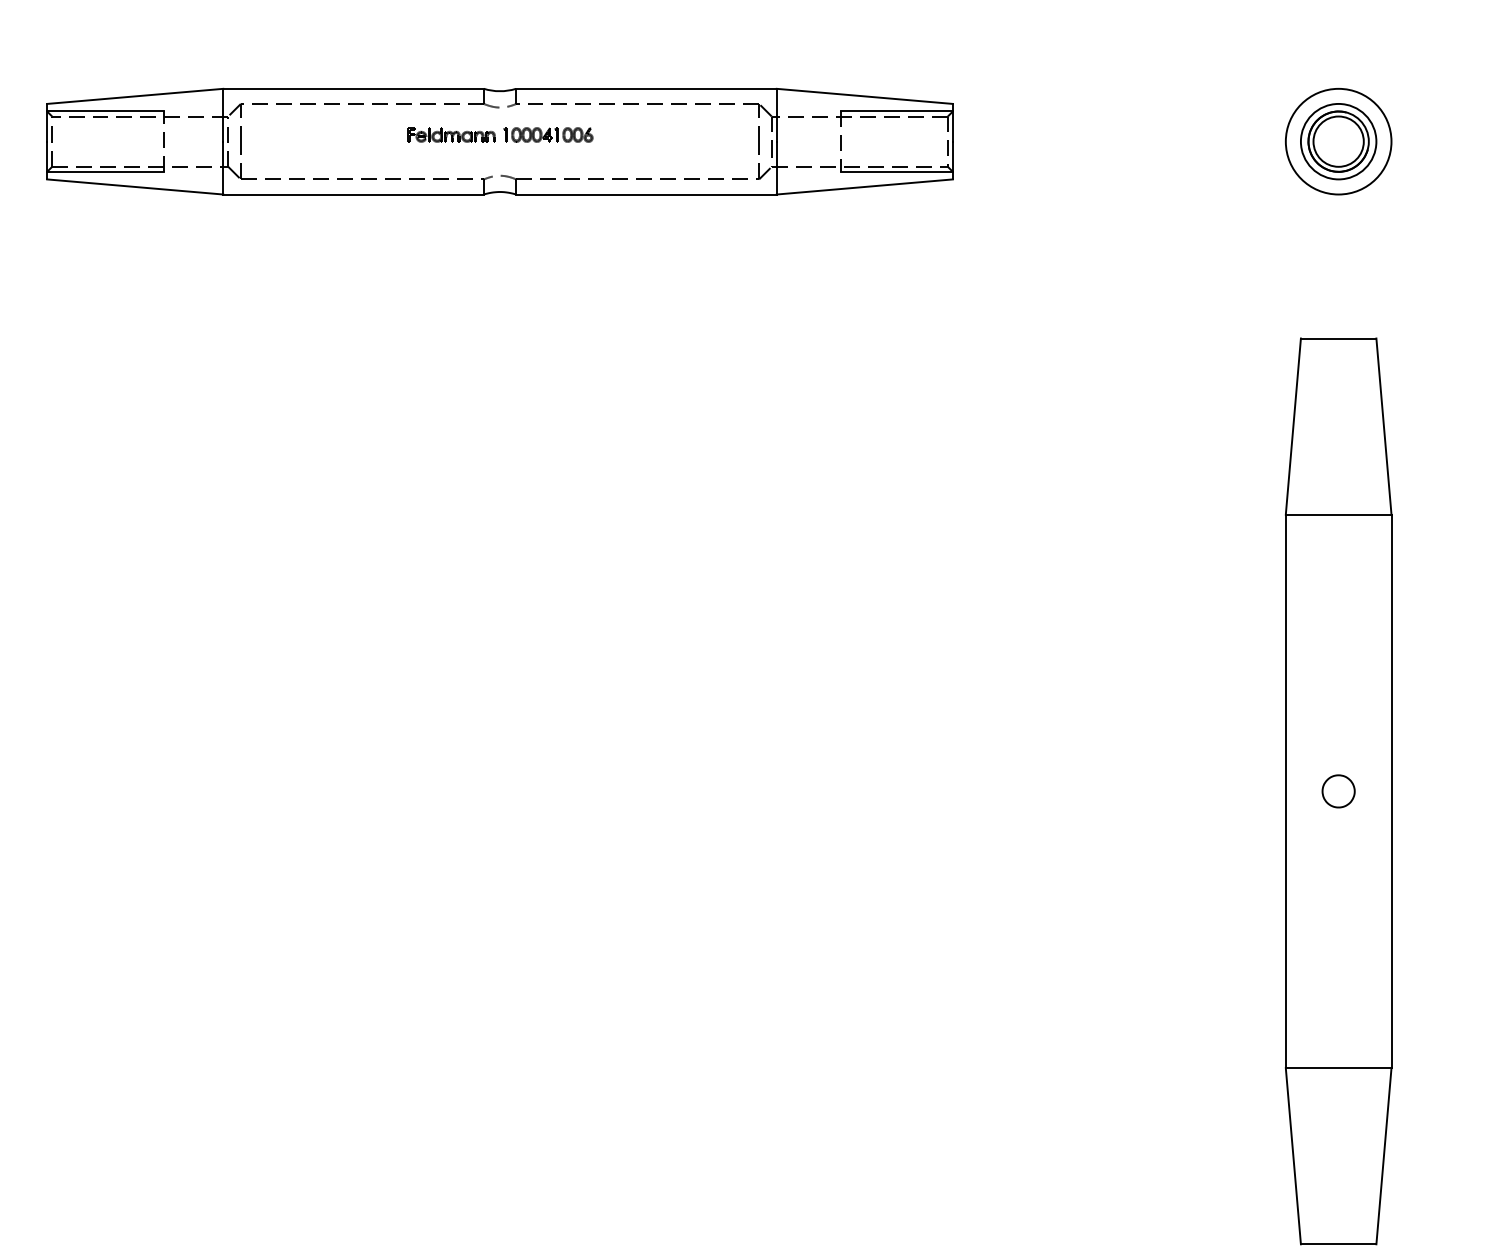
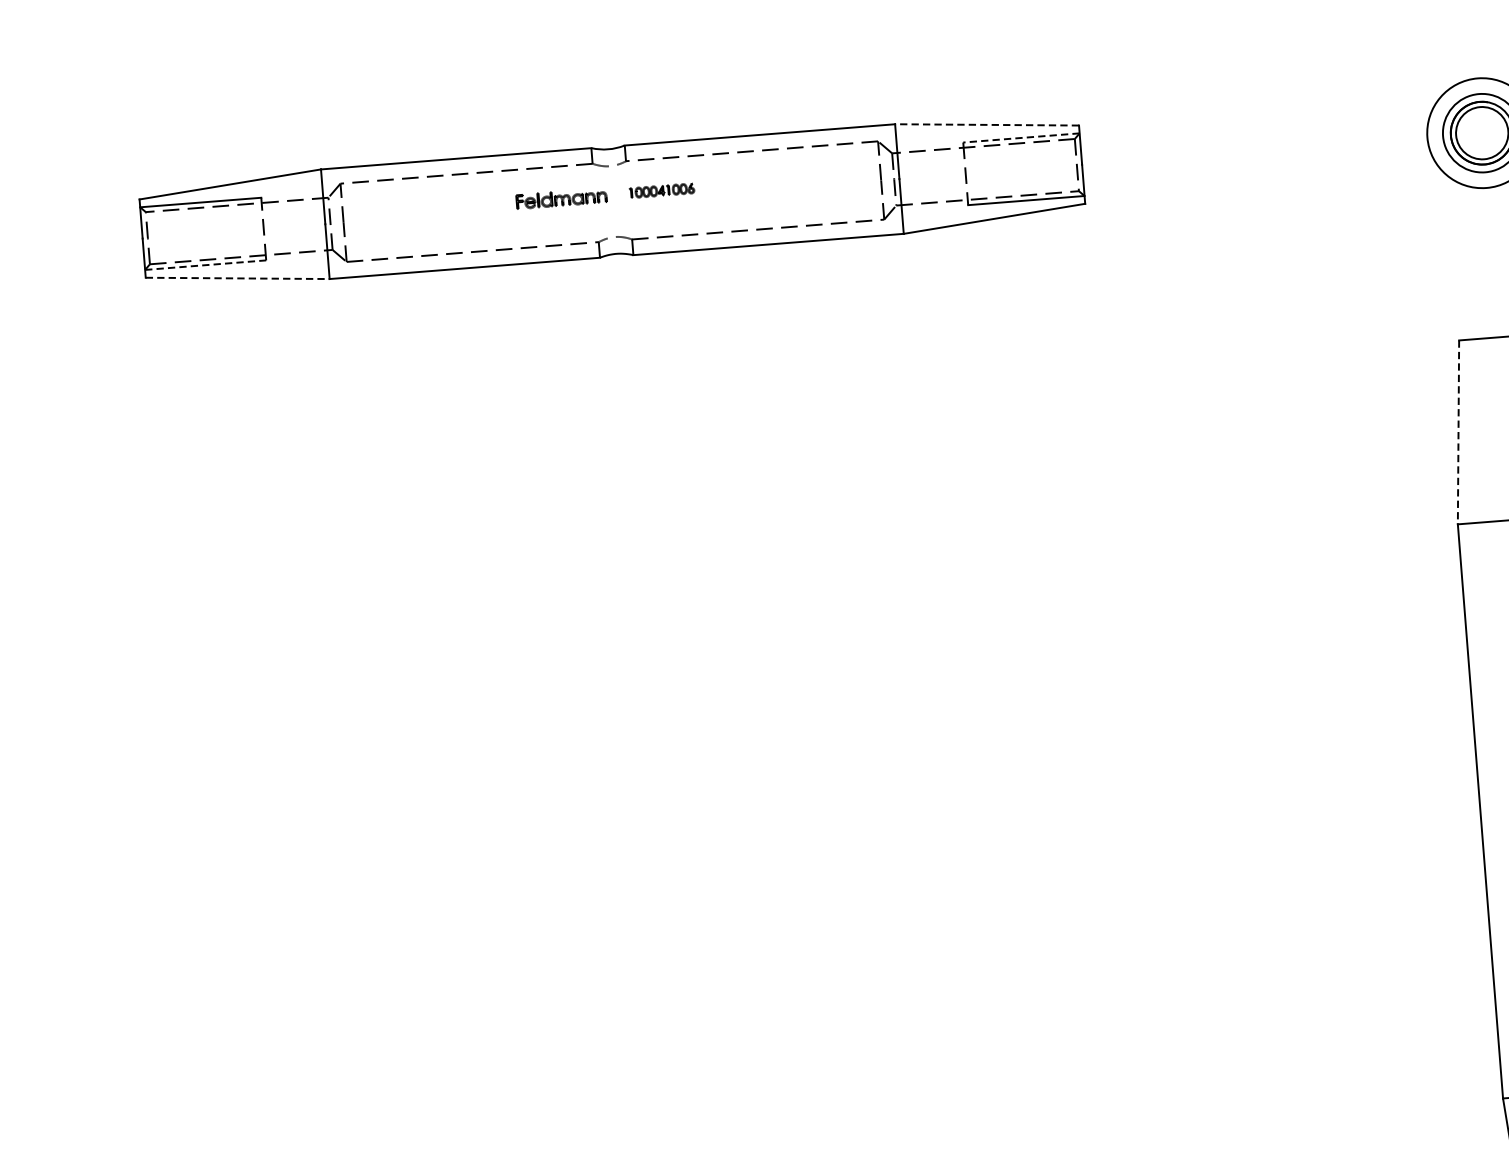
line: (864, 96) -> (986, 125), solid -> dashed
line: (896, 111) -> (1021, 137), solid -> dashed
part: (548, 134) -> (662, 190), size x0.7
line: (106, 171) -> (206, 264), solid -> dashed
line: (135, 187) -> (238, 278), solid -> dashed
line: (1293, 427) -> (1458, 433), solid -> dashed

